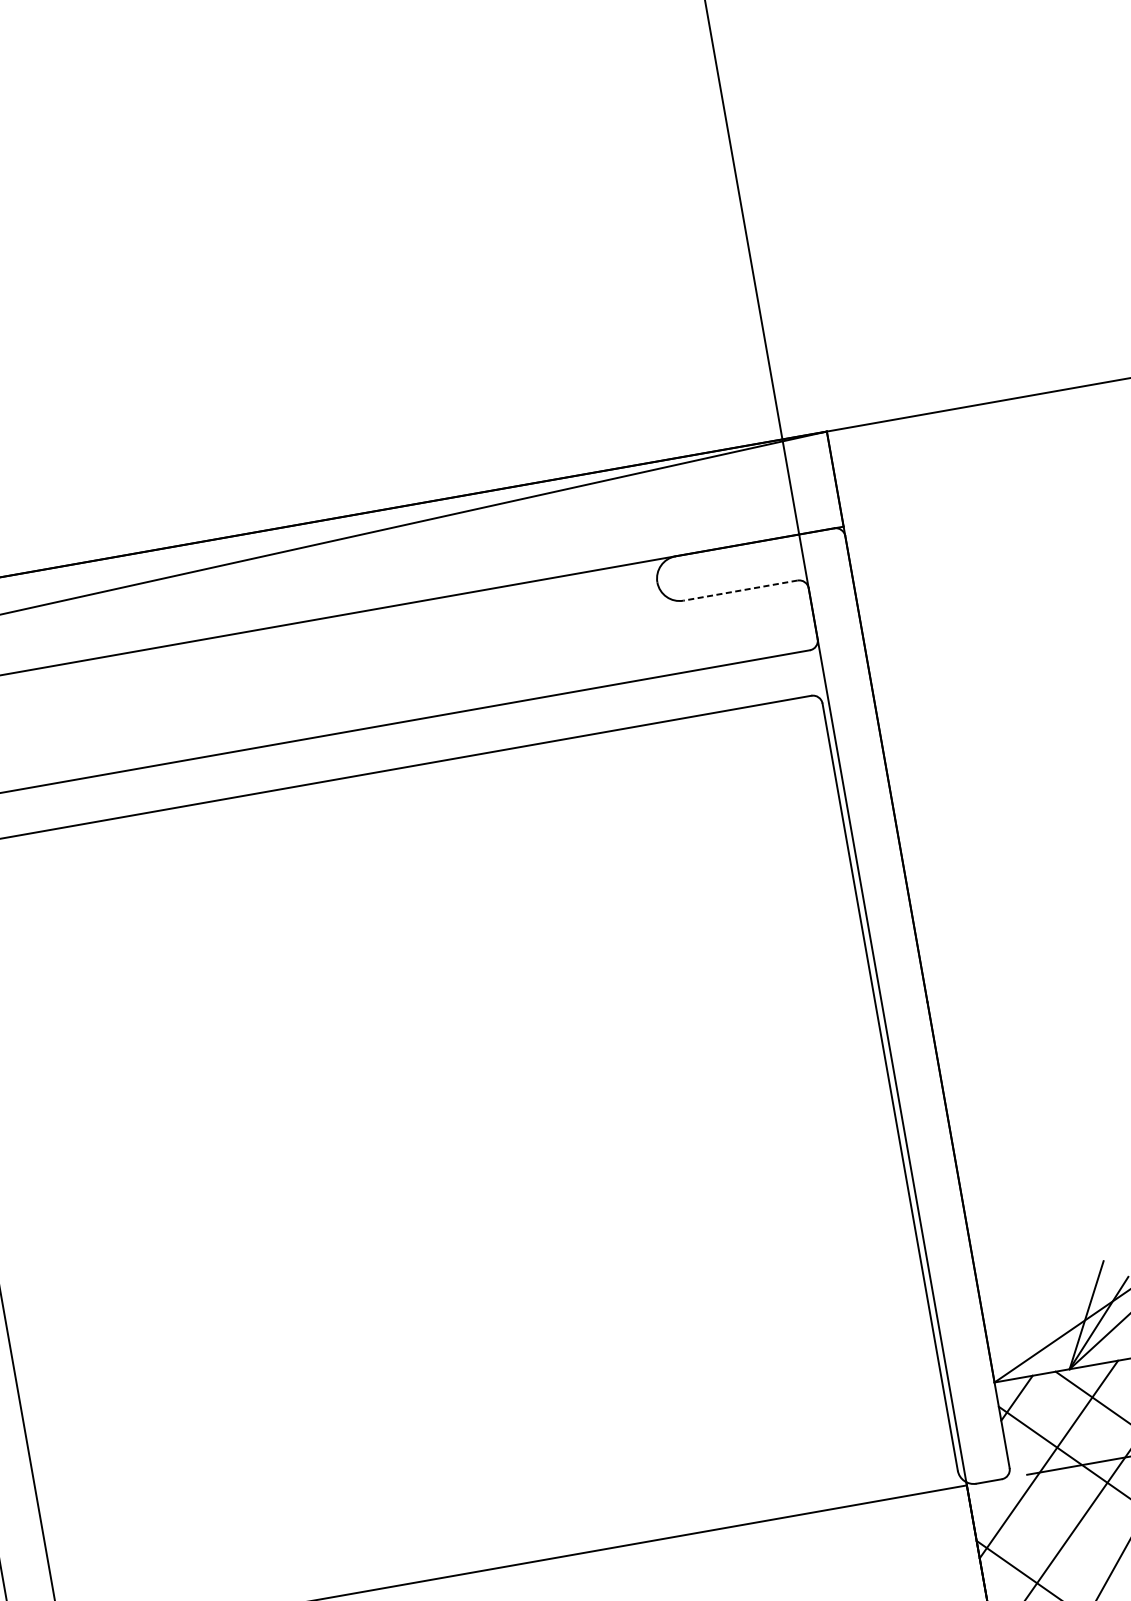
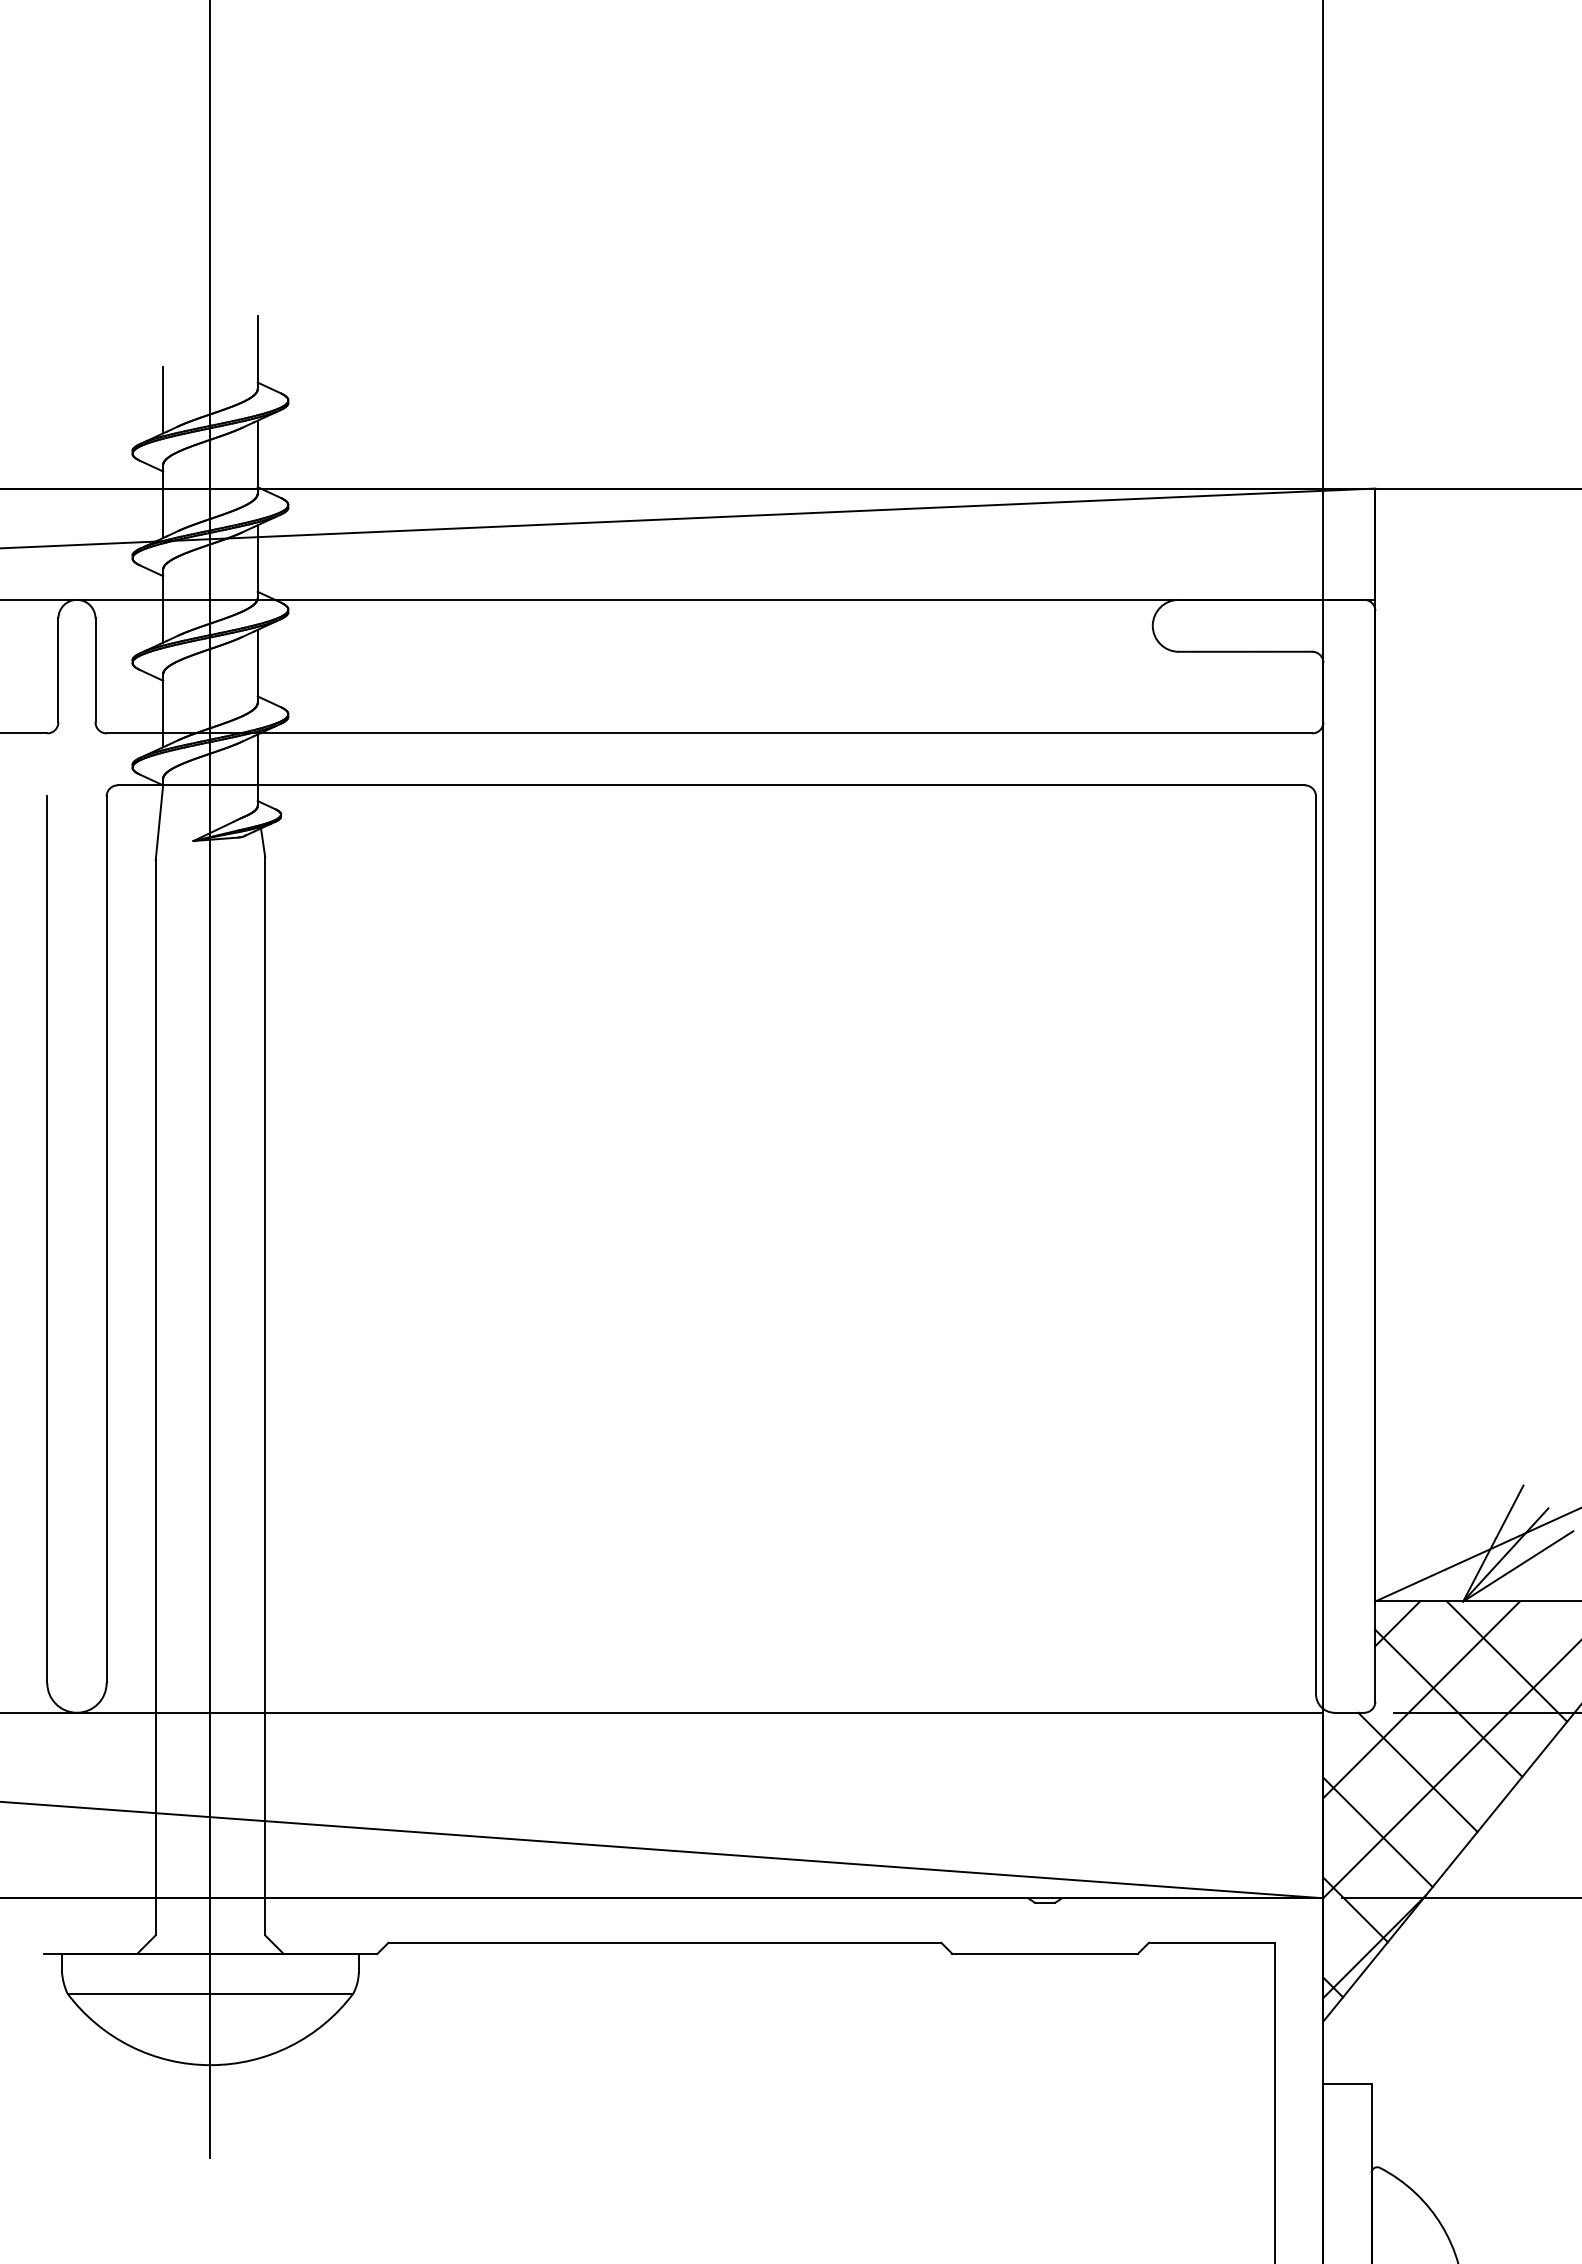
line: (740, 590) -> (1245, 651), dashed -> solid
line: (1056, 1521) -> (1417, 1771), added

